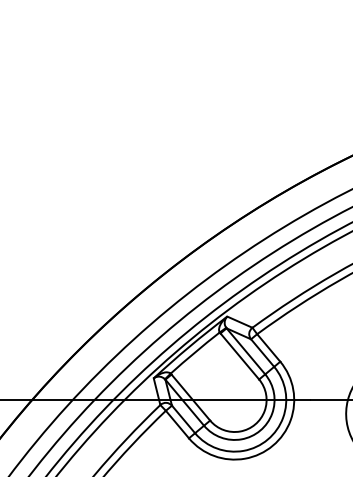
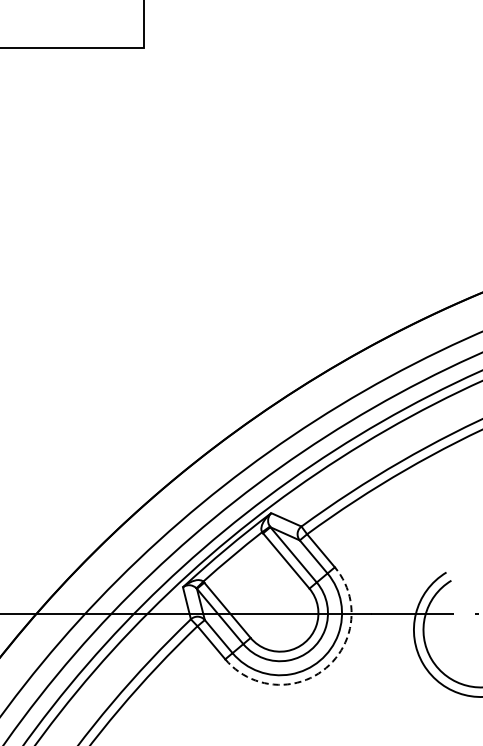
arc: (273, 446) -> (326, 668), solid -> dashed

